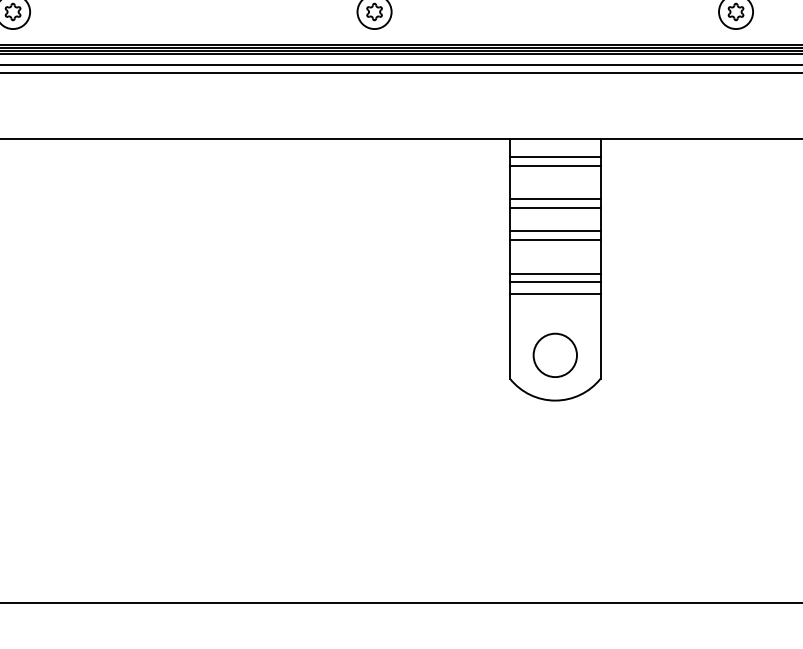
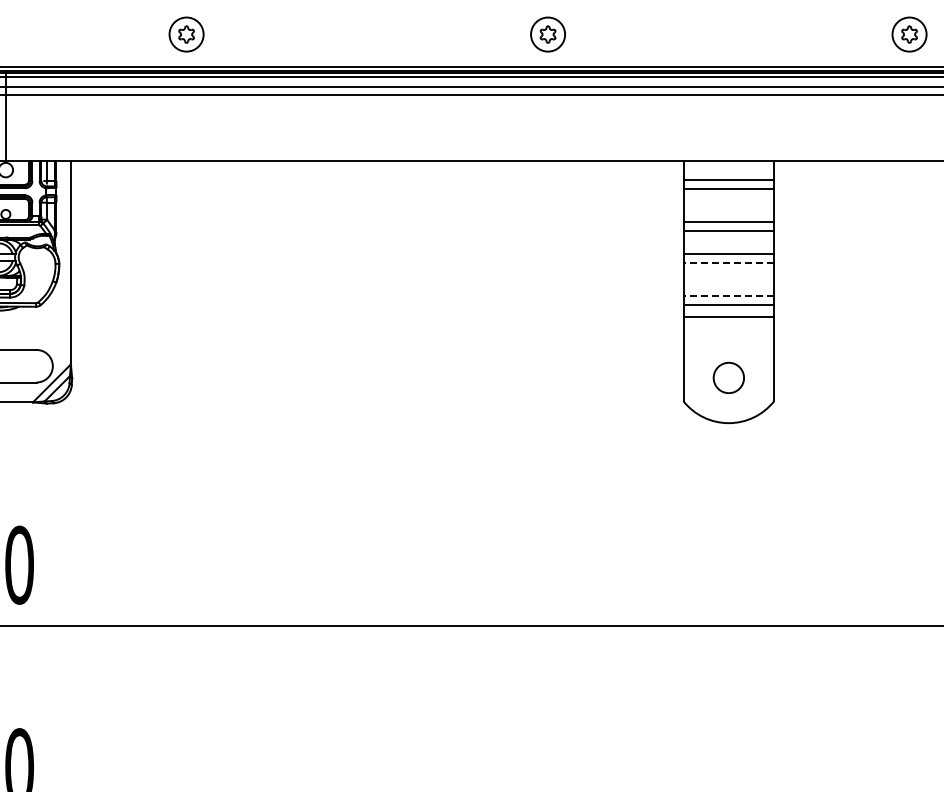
line: (555, 239) -> (728, 262), solid -> dashed
line: (555, 273) -> (728, 296), solid -> dashed
circle: (555, 354) -> (728, 377), size x0.7

